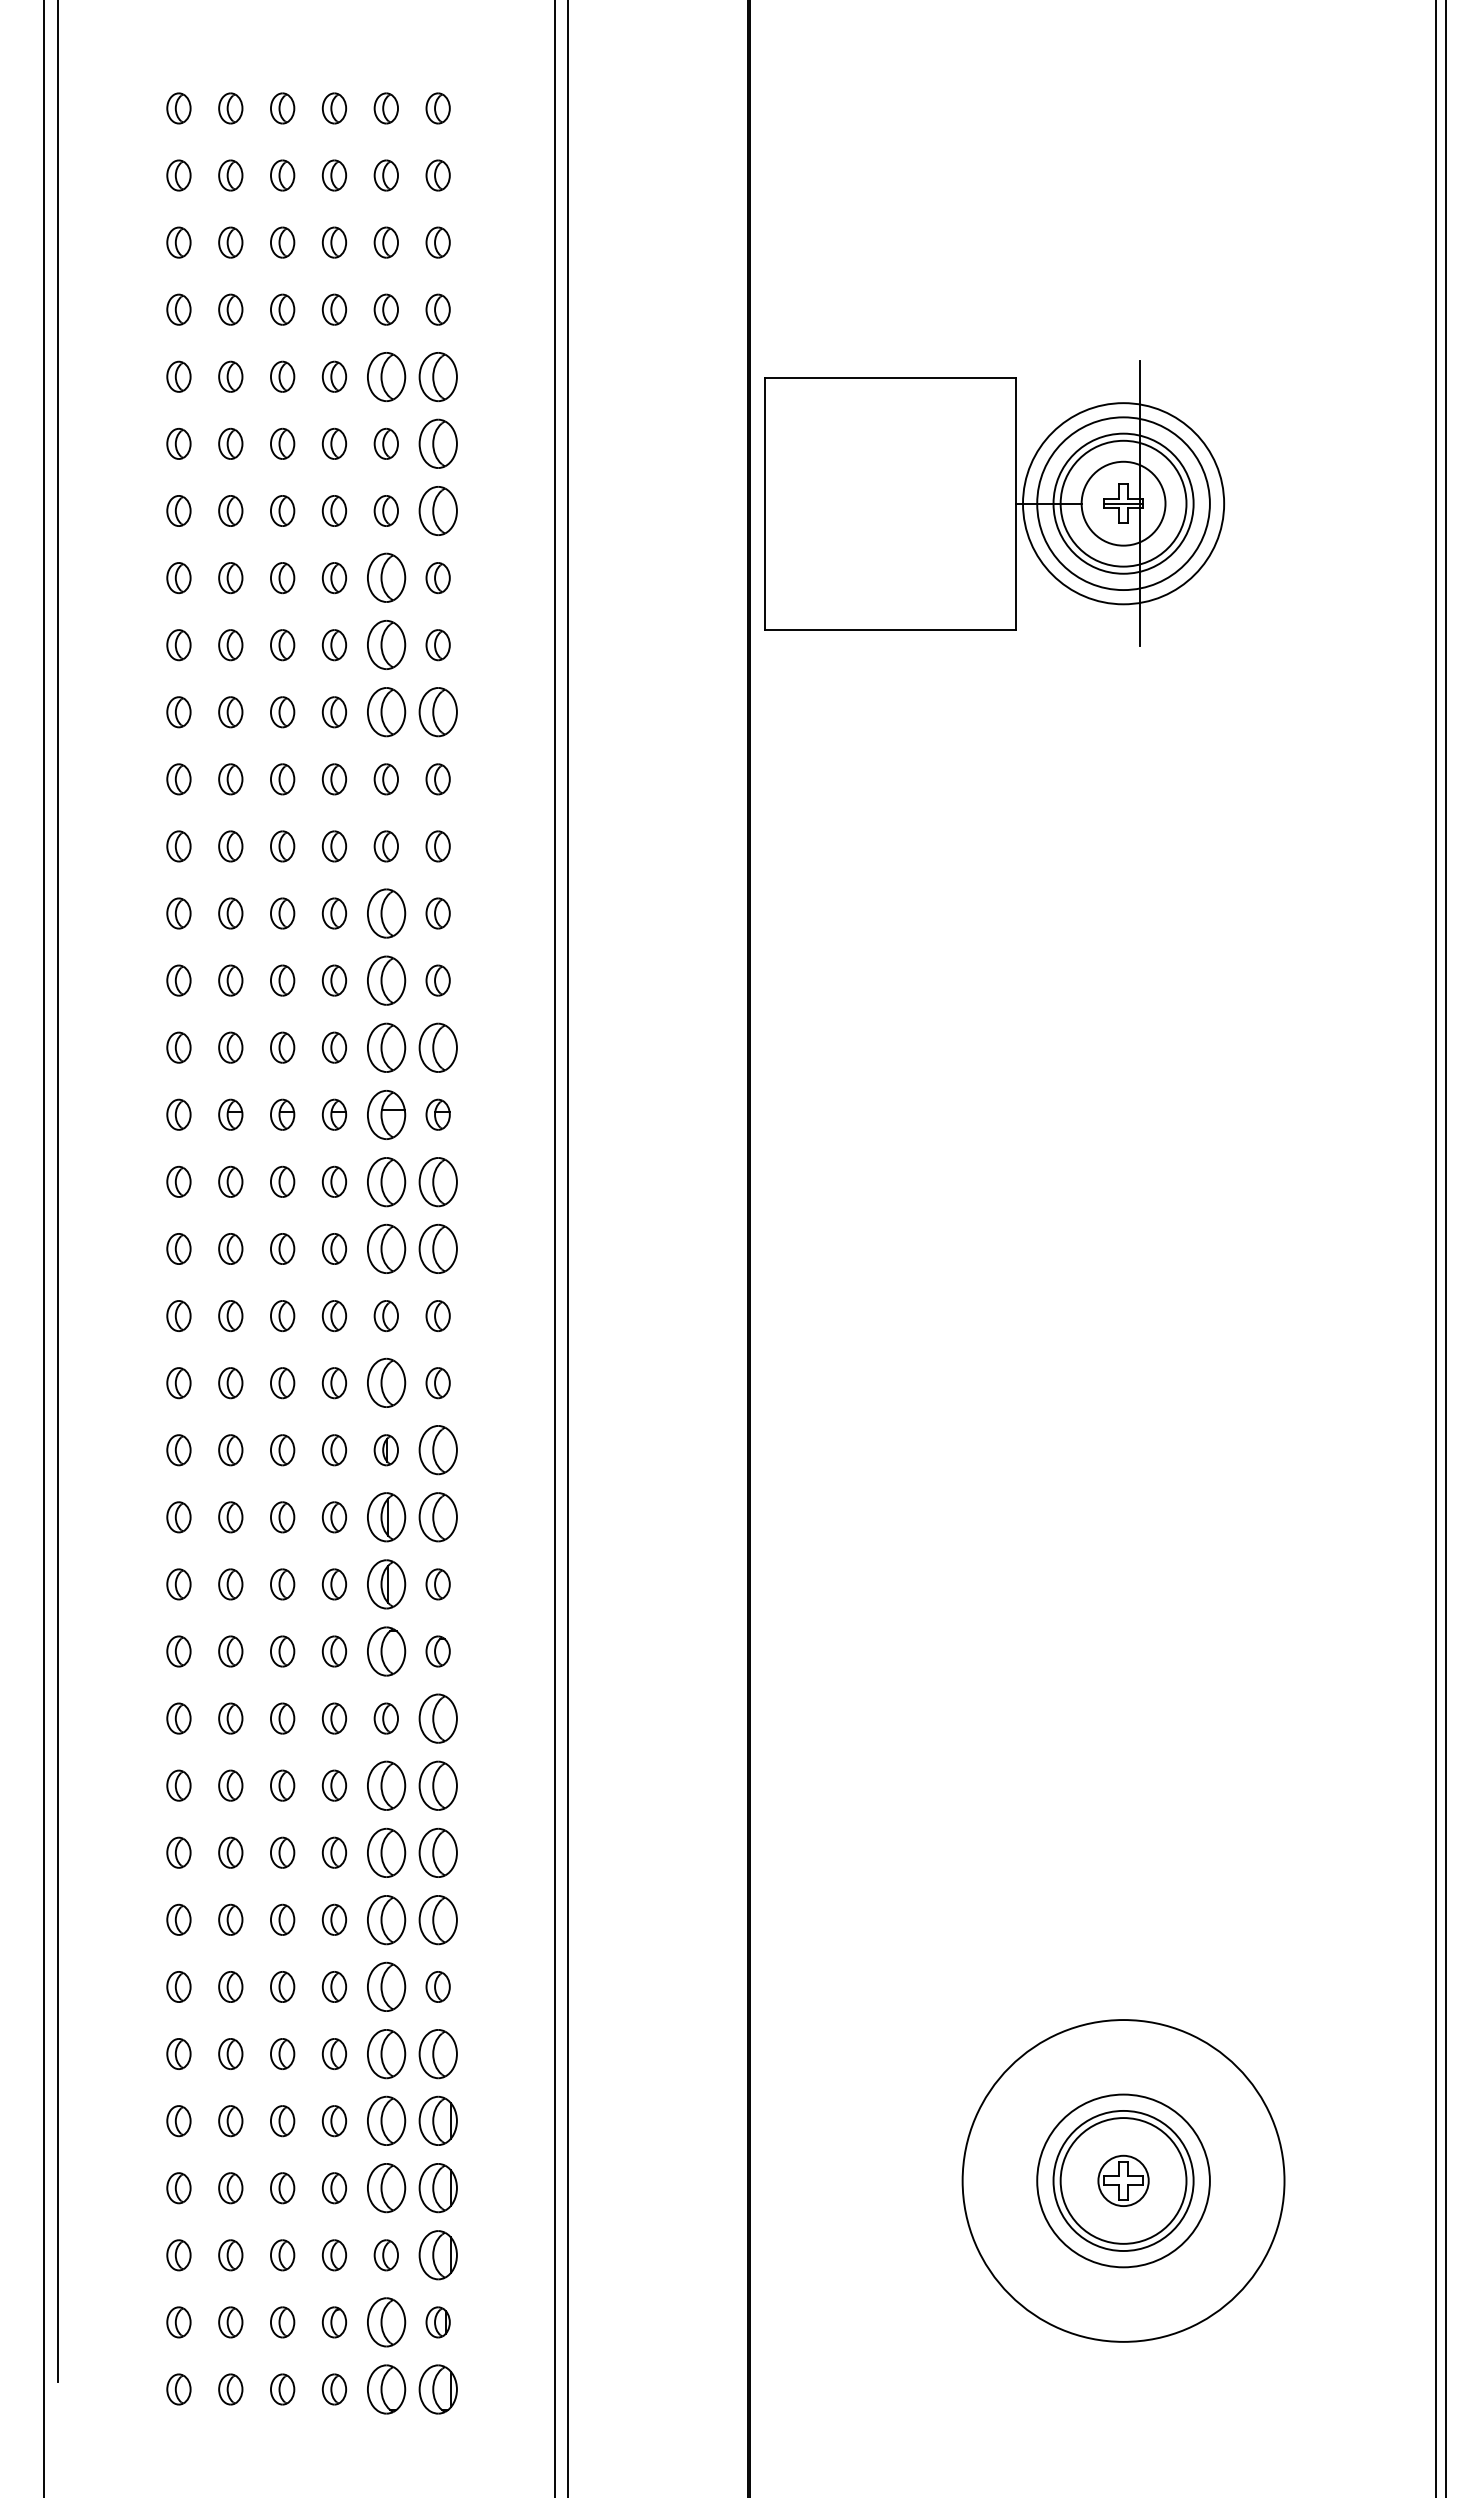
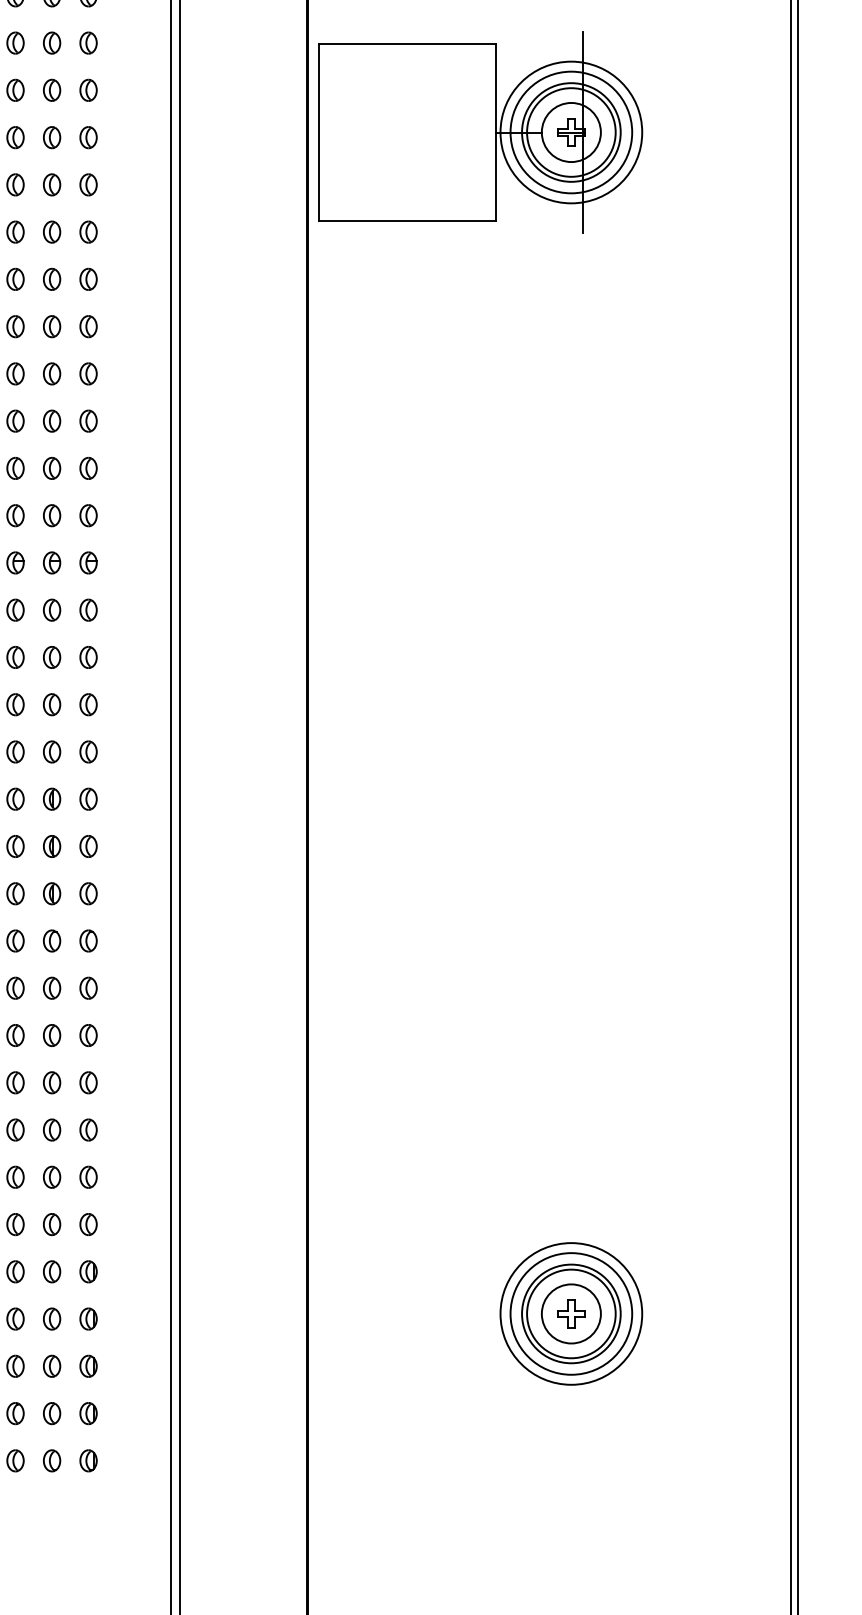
part: (385, 376) -> (51, 42), size x0.62
part: (437, 376) -> (88, 42), size x0.62
part: (437, 443) -> (88, 90), size x0.62
part: (437, 510) -> (88, 137), size x0.62
part: (385, 578) -> (51, 185), size x0.62
part: (385, 645) -> (51, 232), size x0.62
part: (385, 712) -> (51, 279), size x0.62
part: (437, 712) -> (88, 279), size x0.62
part: (385, 913) -> (51, 421), size x0.62
part: (385, 980) -> (51, 468), size x0.62
part: (385, 1047) -> (51, 515), size x0.62
part: (437, 1047) -> (88, 515), size x0.62
part: (385, 1114) -> (51, 562), size x0.62
part: (385, 1181) -> (51, 609), size x0.62
part: (437, 1181) -> (88, 609), size x0.62
part: (385, 1248) -> (51, 657), size x0.62
part: (437, 1248) -> (88, 657), size x0.62
part: (385, 1383) -> (51, 752), size x0.62
part: (437, 1450) -> (88, 799), size x0.62
part: (385, 1517) -> (51, 846), size x0.62
part: (437, 1517) -> (88, 846), size x0.62
part: (385, 1584) -> (51, 893), size x0.62
part: (385, 1651) -> (51, 941), size x0.62
part: (437, 1718) -> (88, 988), size x0.62
part: (385, 1785) -> (51, 1035), size x0.62
part: (437, 1785) -> (88, 1035), size x0.62
part: (385, 1852) -> (51, 1082), size x0.62
part: (437, 1852) -> (88, 1082), size x0.62
part: (385, 1919) -> (51, 1129), size x0.62
part: (437, 1919) -> (88, 1129), size x0.62
part: (385, 1986) -> (51, 1176), size x0.62
part: (385, 2053) -> (51, 1224), size x0.62
part: (437, 2053) -> (88, 1224), size x0.62
part: (385, 2121) -> (51, 1272), size x0.62
part: (437, 2121) -> (88, 1272), size x0.62
circle: (1123, 2180) -> (571, 1313), size x0.62
circle: (1123, 2180) -> (571, 1313), size x1.67
part: (385, 2188) -> (51, 1319), size x0.62
part: (437, 2188) -> (88, 1319), size x0.62
part: (437, 2255) -> (88, 1366), size x0.62
part: (385, 2322) -> (51, 1413), size x0.62
part: (385, 2389) -> (51, 1460), size x0.62
part: (437, 2389) -> (88, 1460), size x0.62

